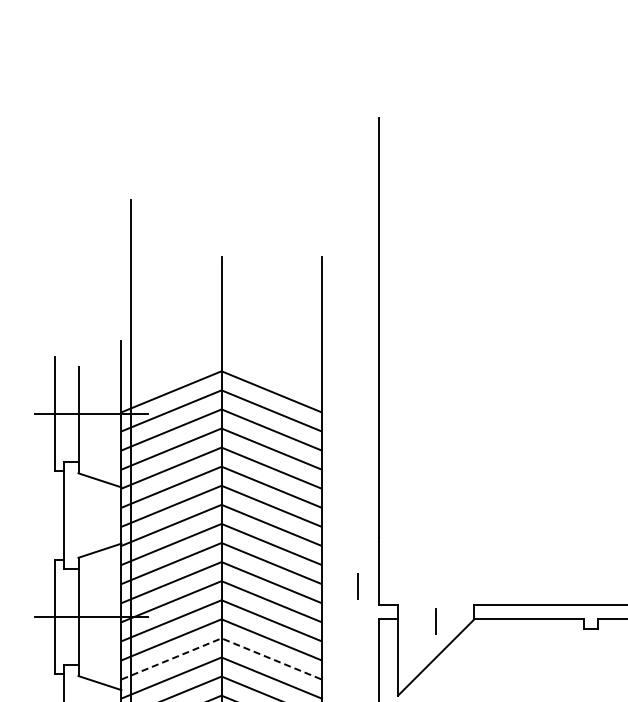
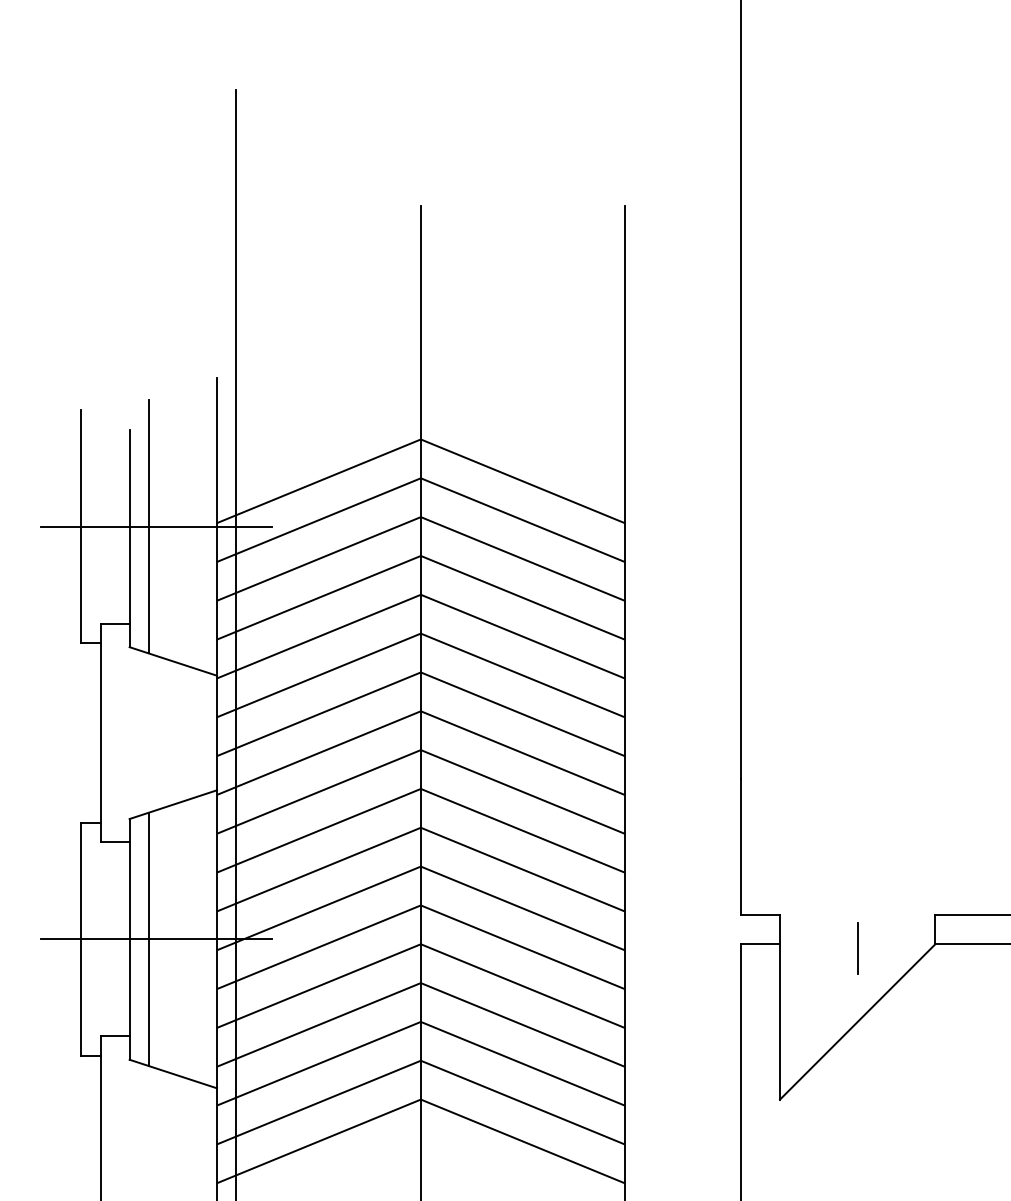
line: (88, 413) -> (149, 525), added
line: (357, 586) -> (697, 877), removed
line: (88, 616) -> (149, 938), added
line: (221, 638) -> (420, 983), dashed -> solid

